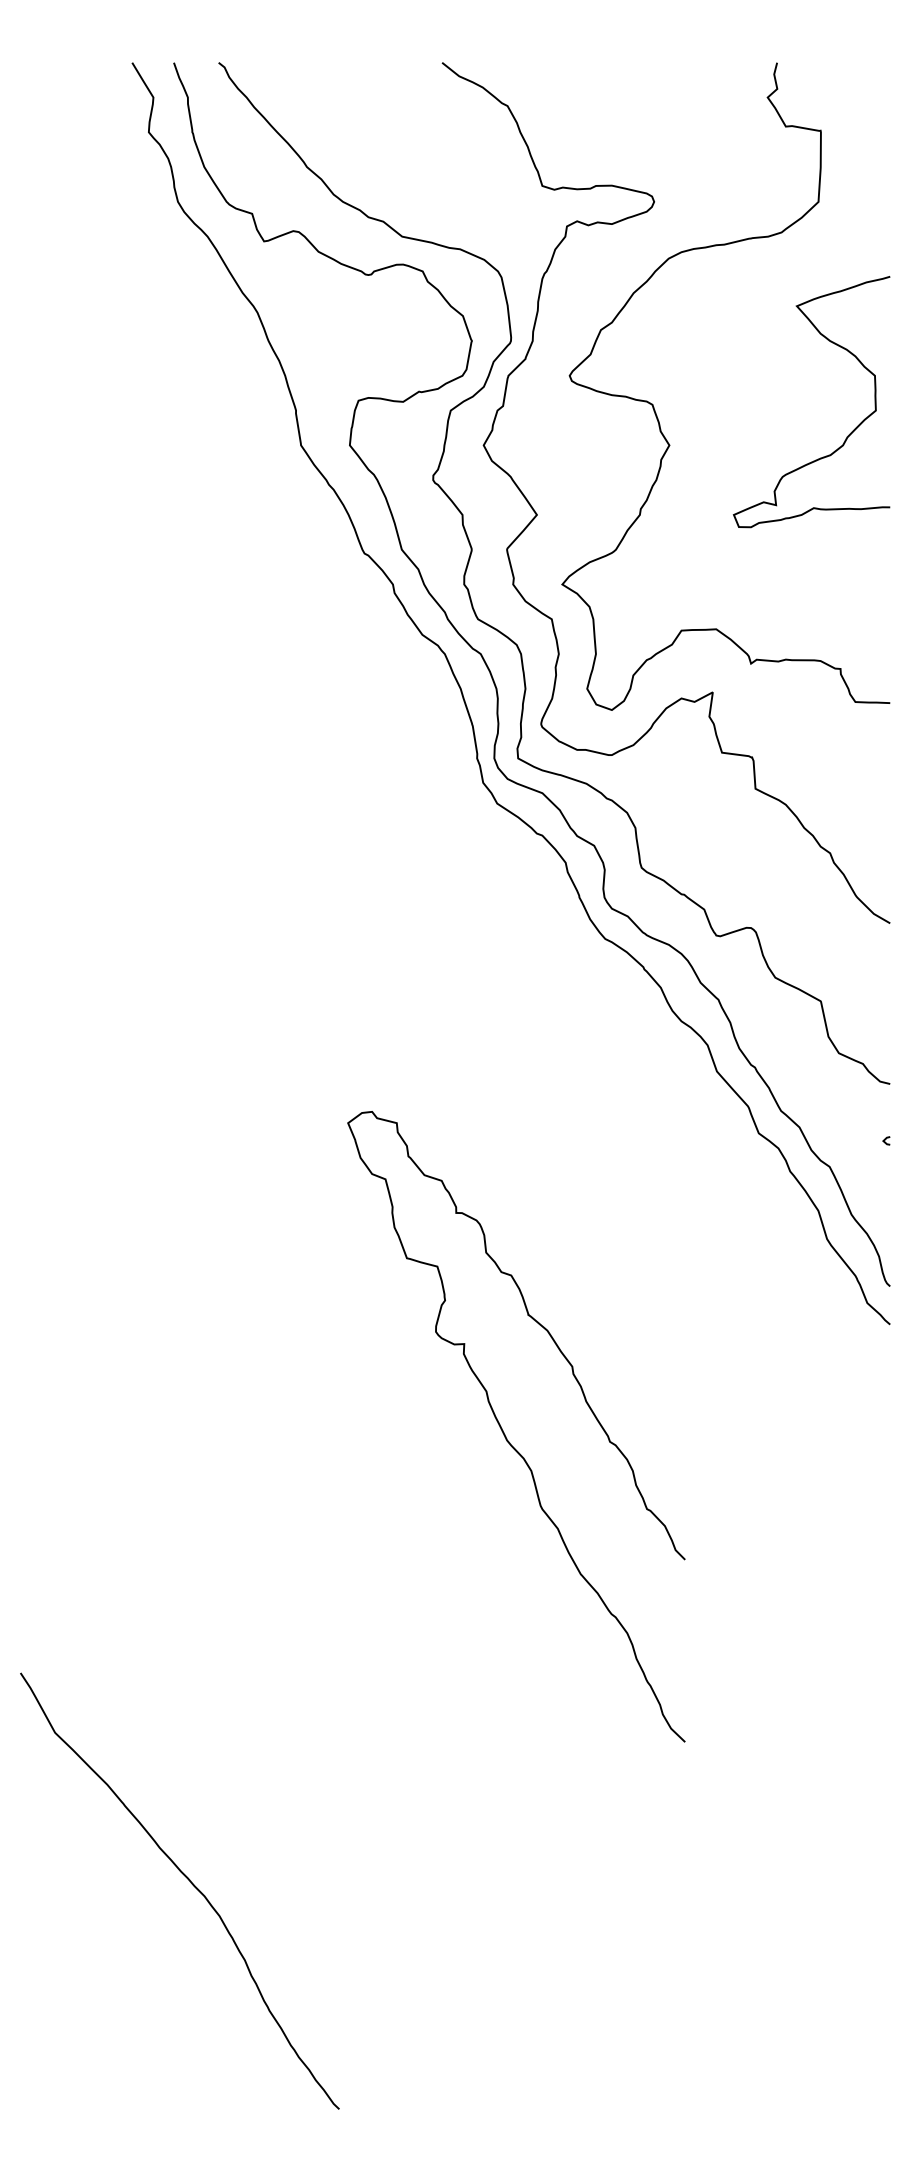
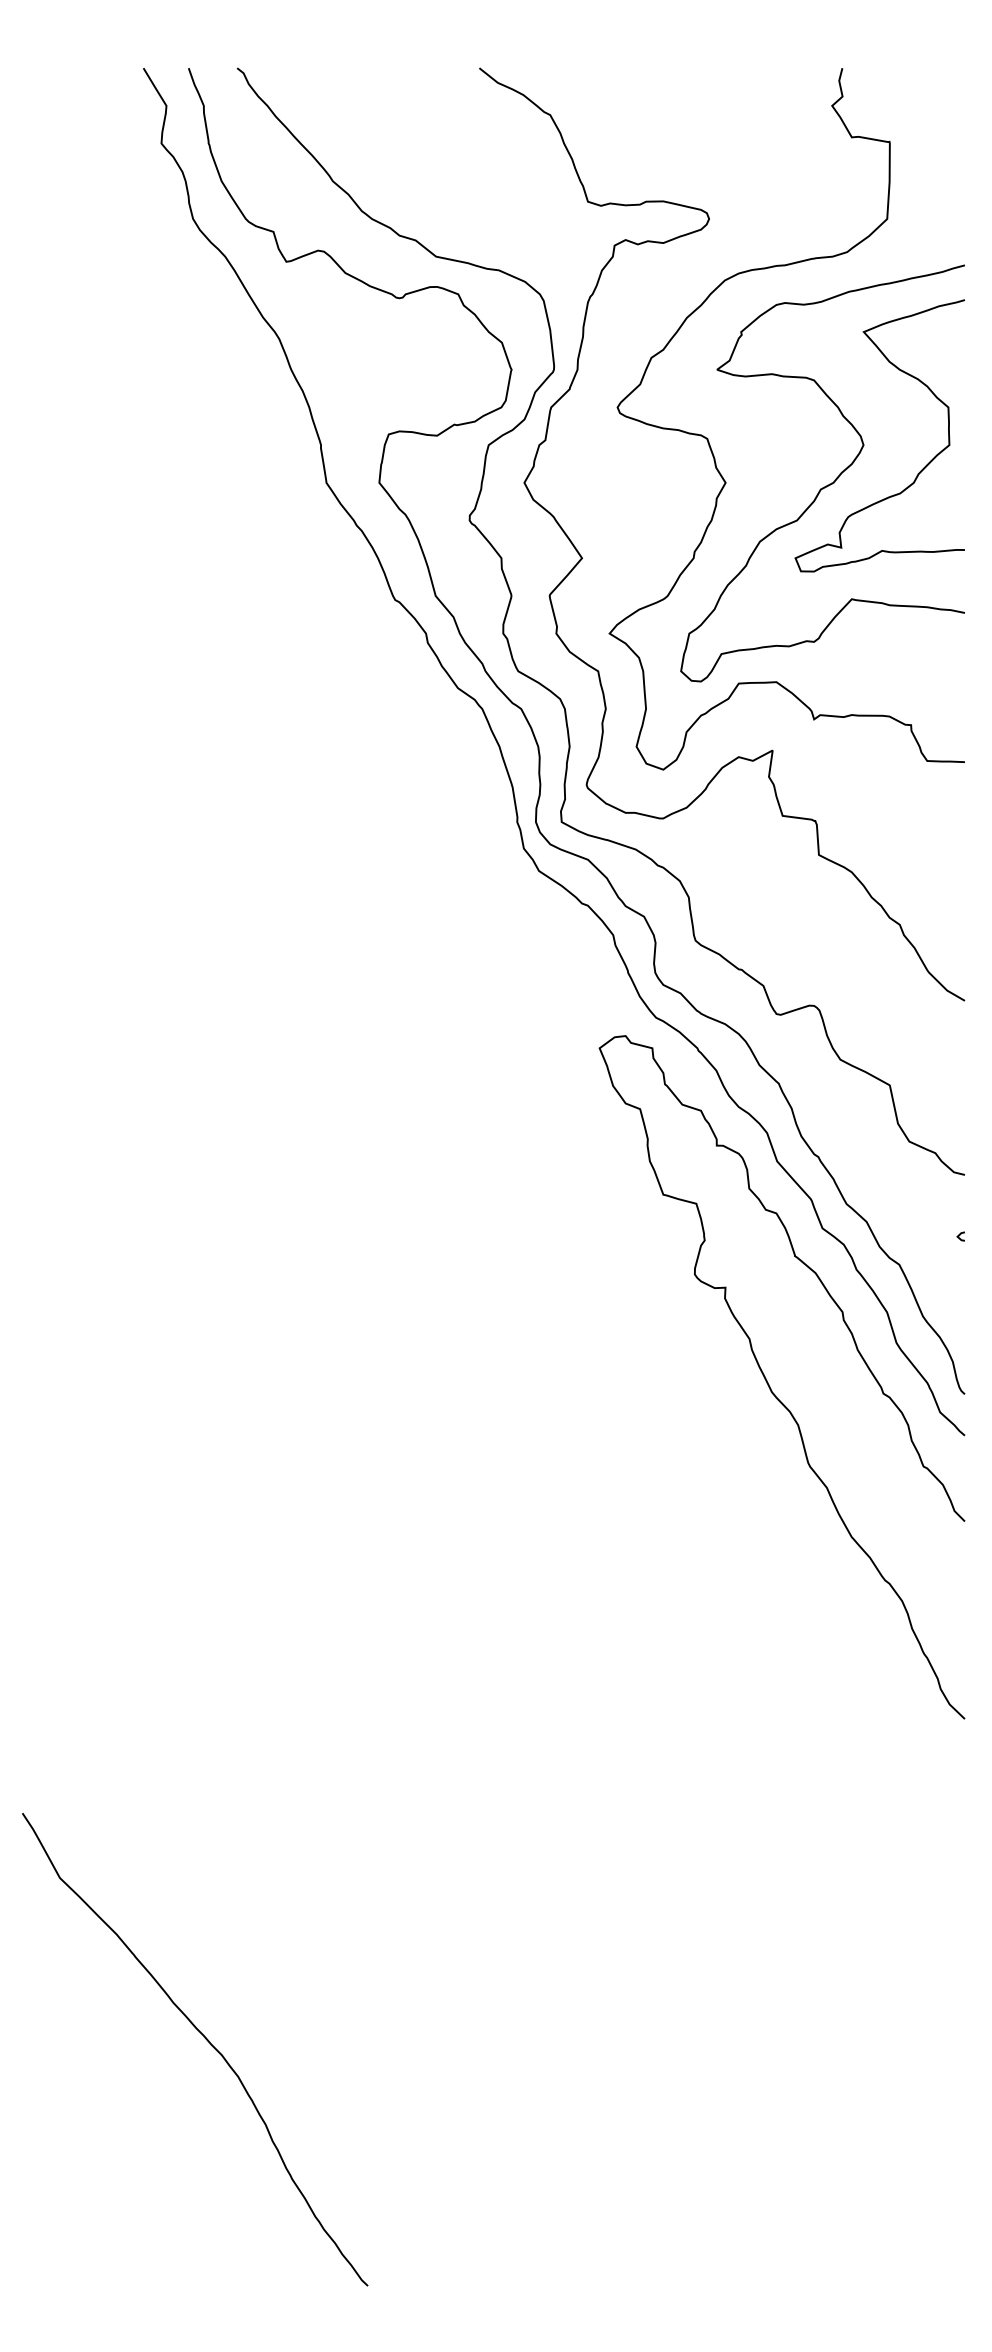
curve: (764, 446) -> (828, 484), added
curve: (504, 1432) -> (769, 1383), moved

